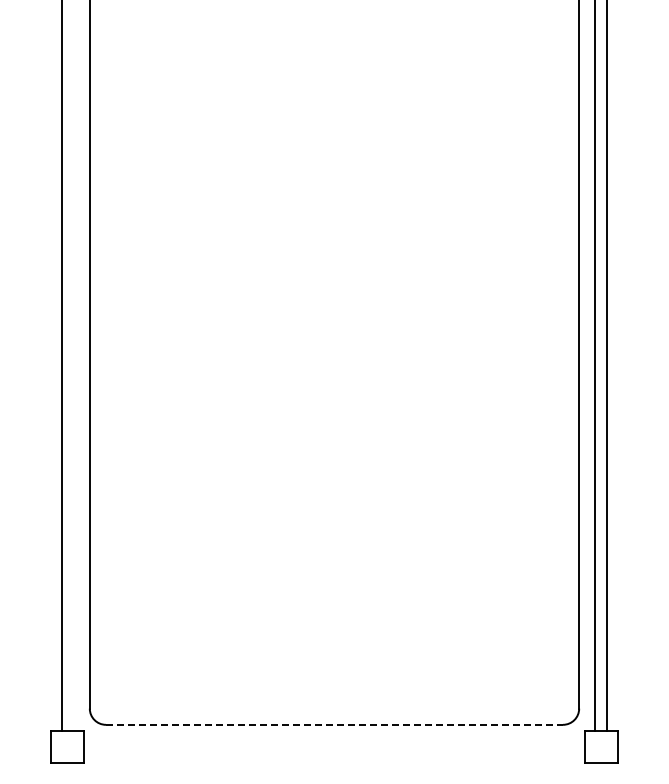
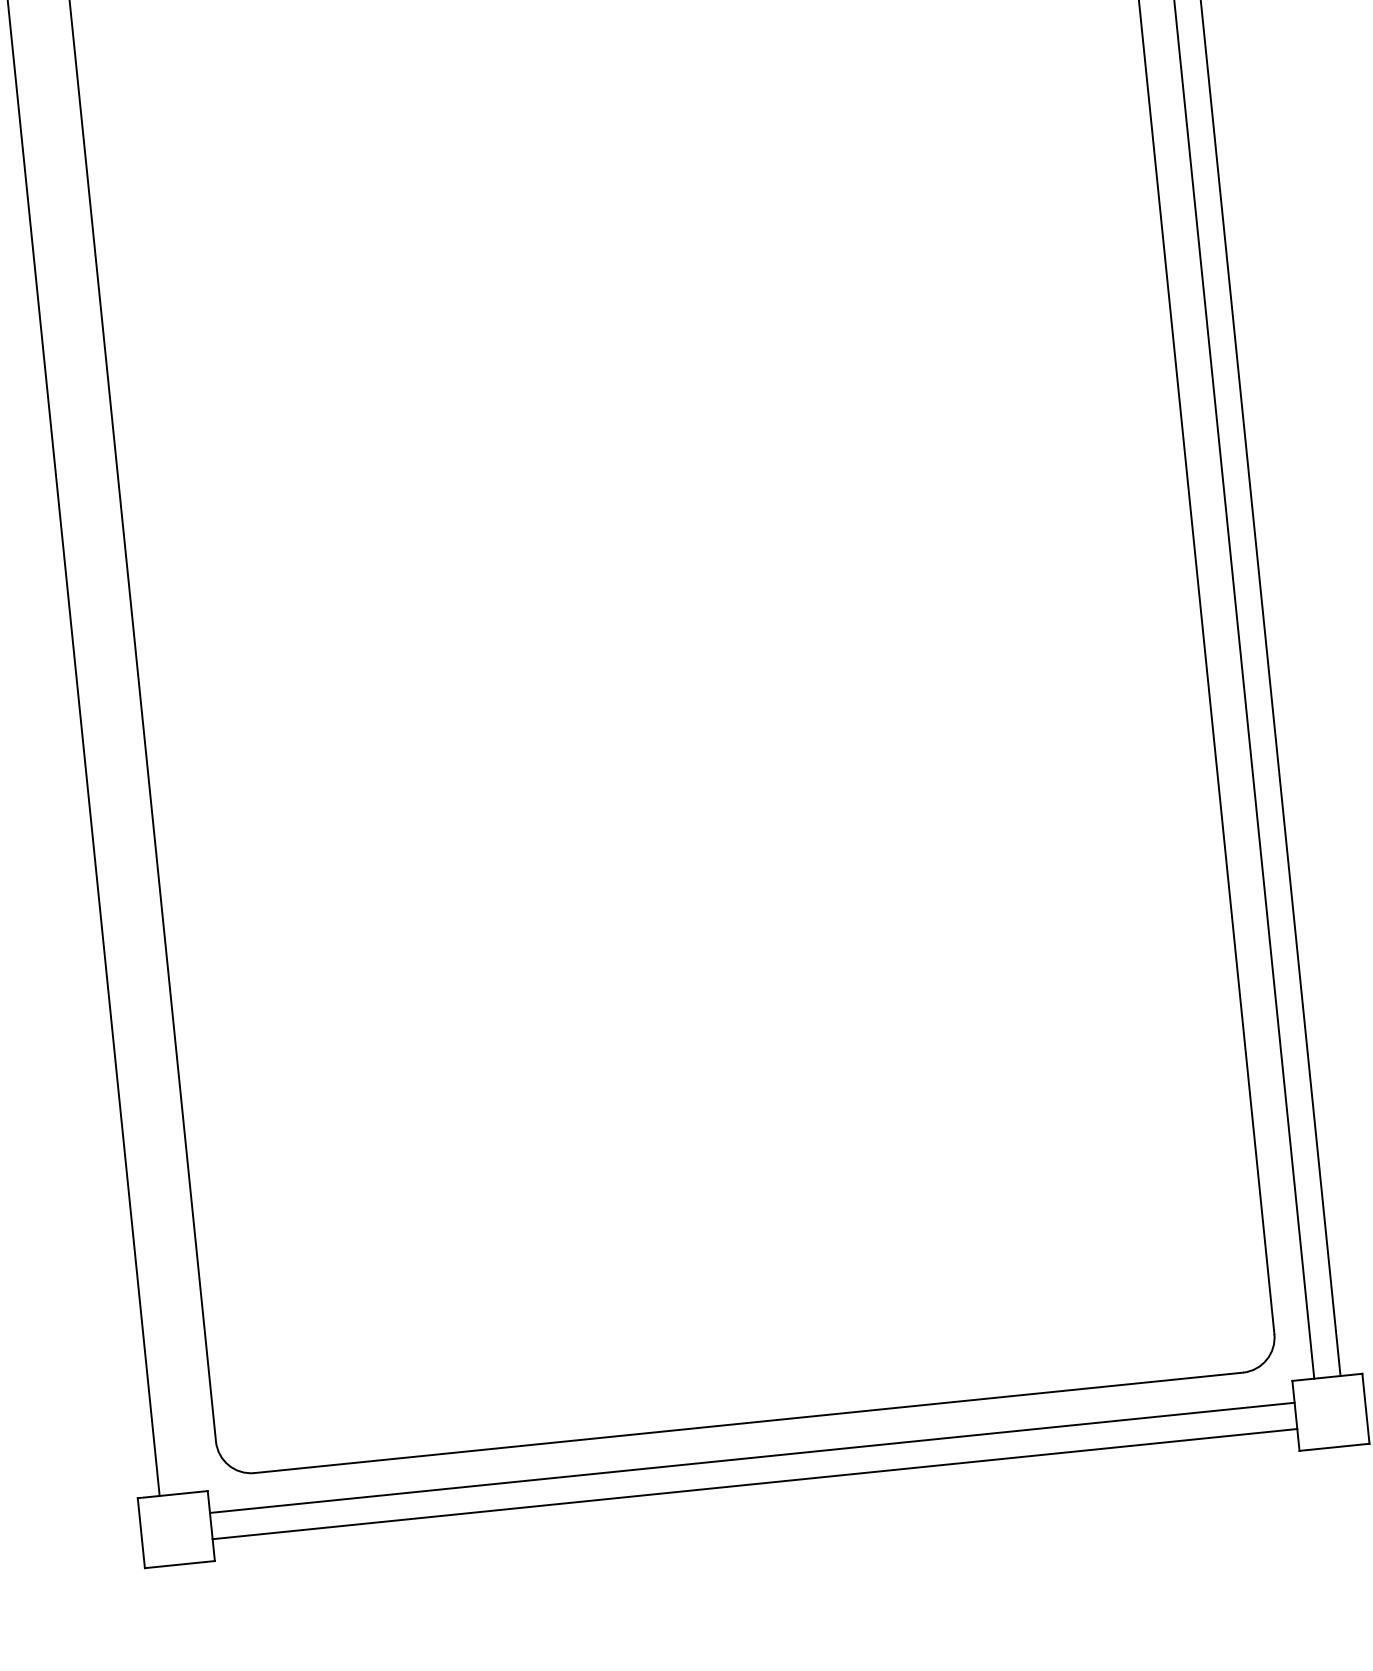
line: (334, 724) -> (748, 1422), dashed -> solid
line: (334, 741) -> (752, 1458), added
line: (334, 753) -> (755, 1484), added

